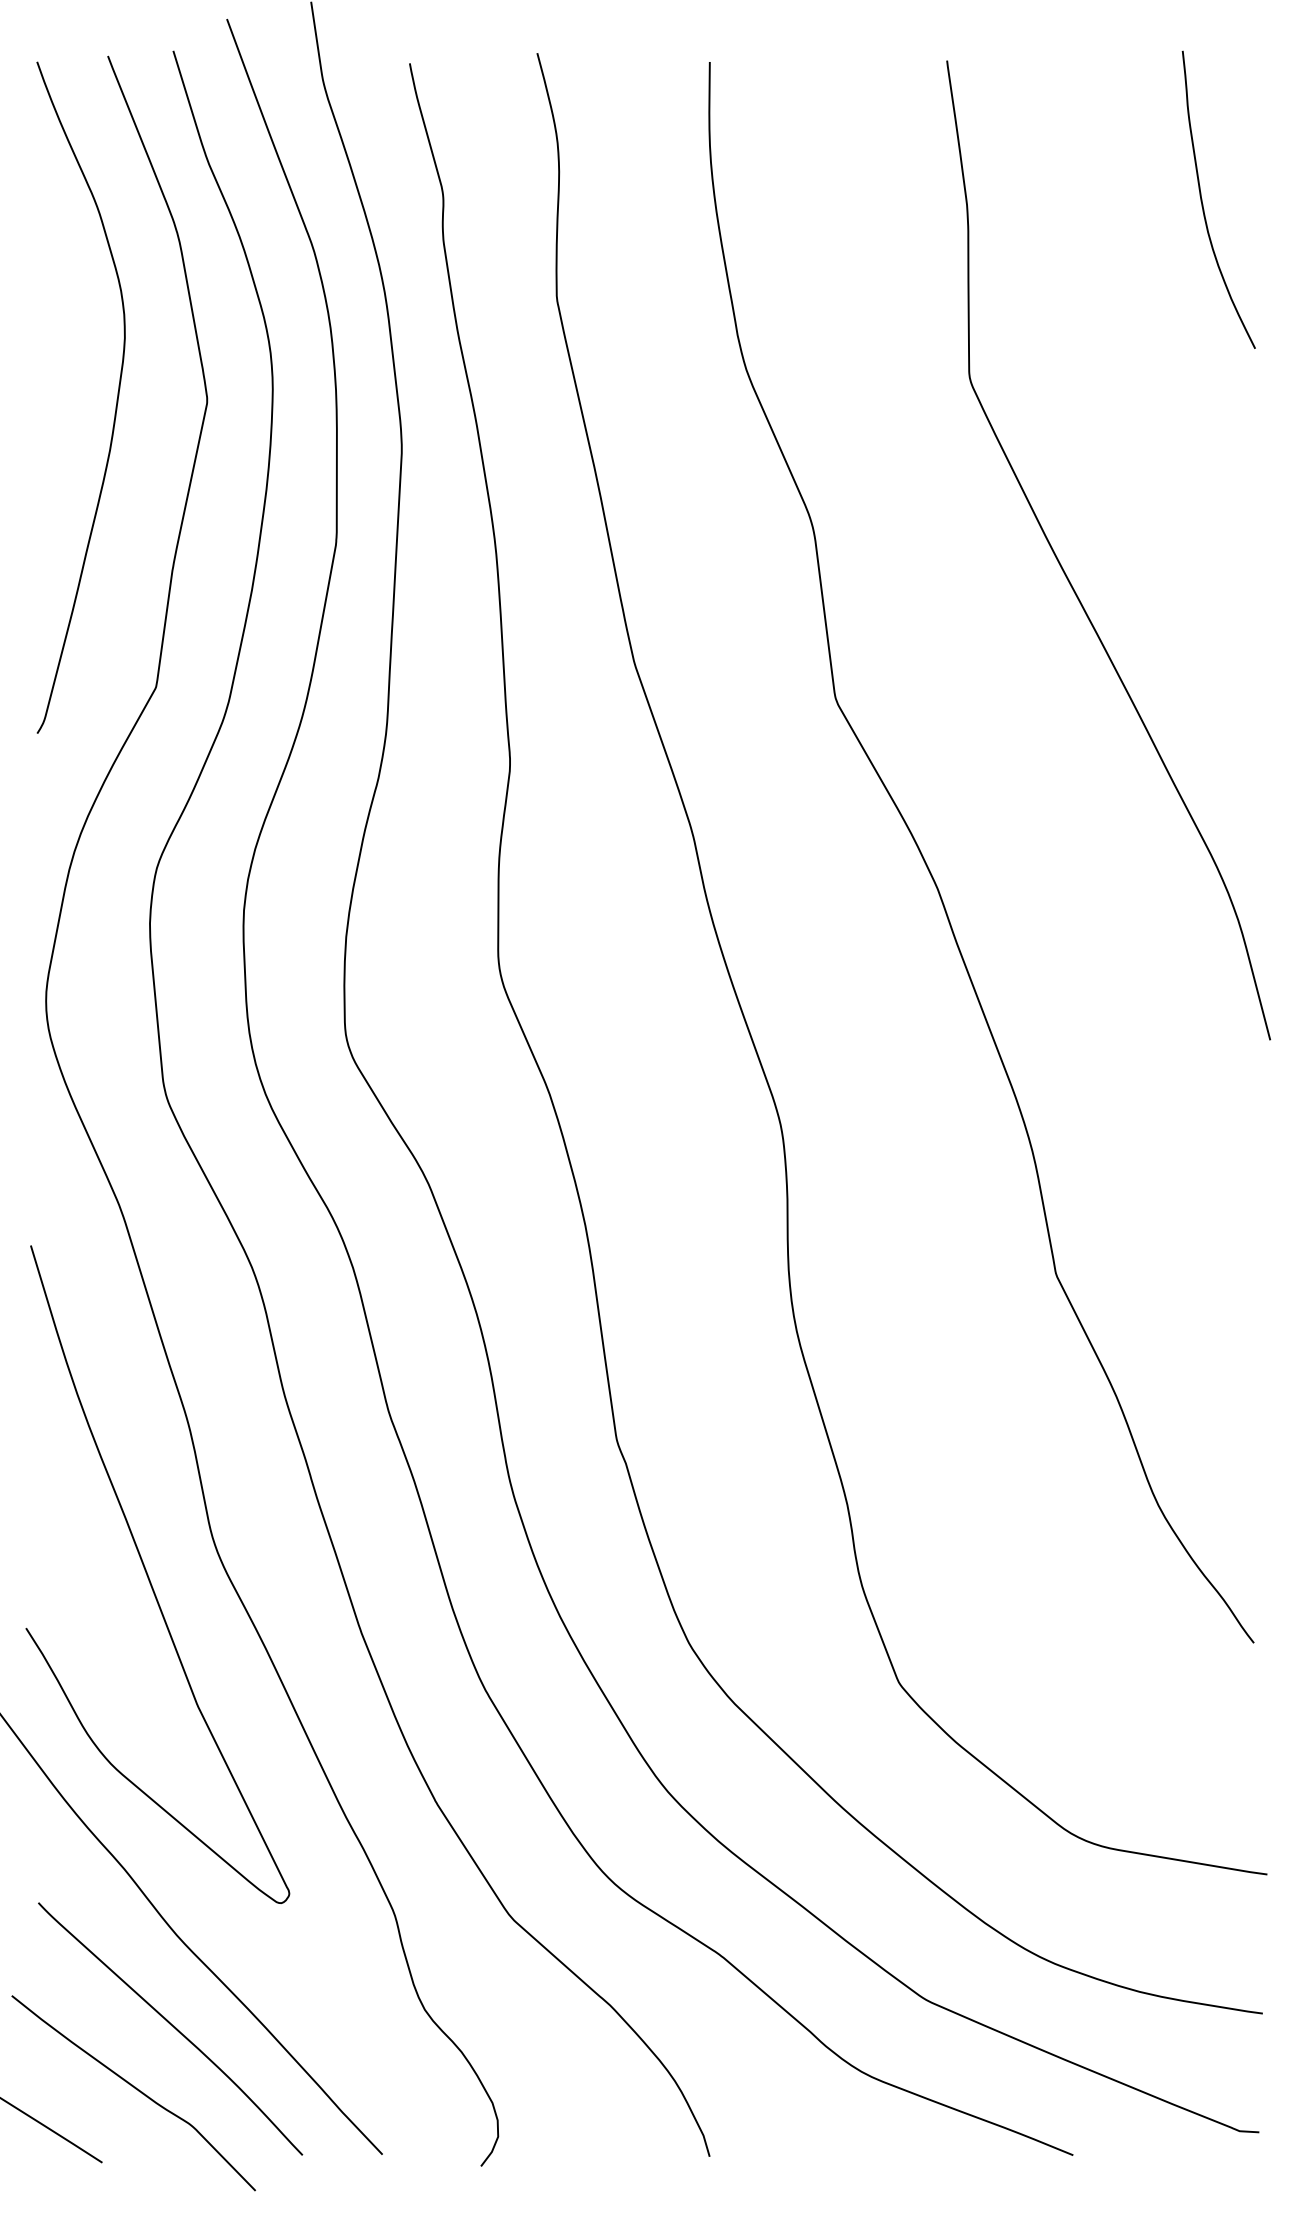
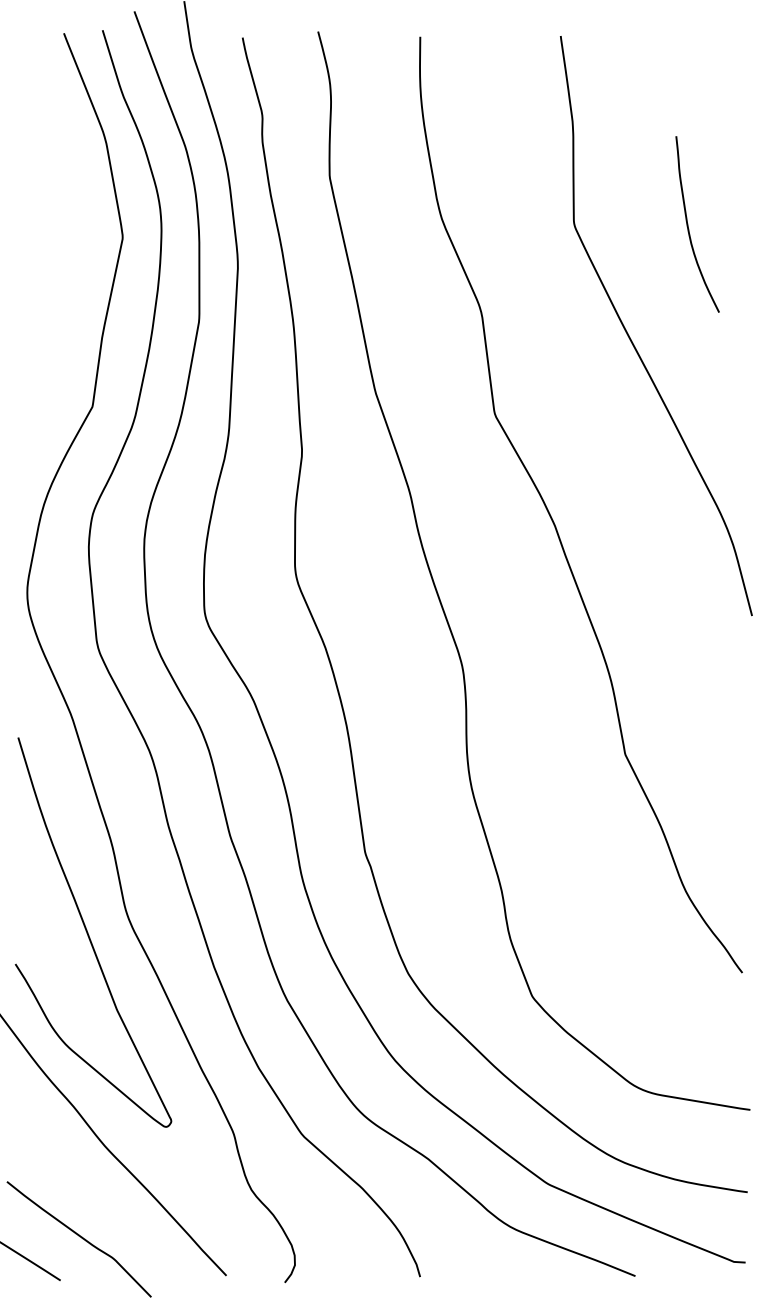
curve: (1203, 199) -> (688, 224), moved
curve: (115, 399) -> (68, 236), removed
curve: (171, 2027) -> (101, 1200), removed

